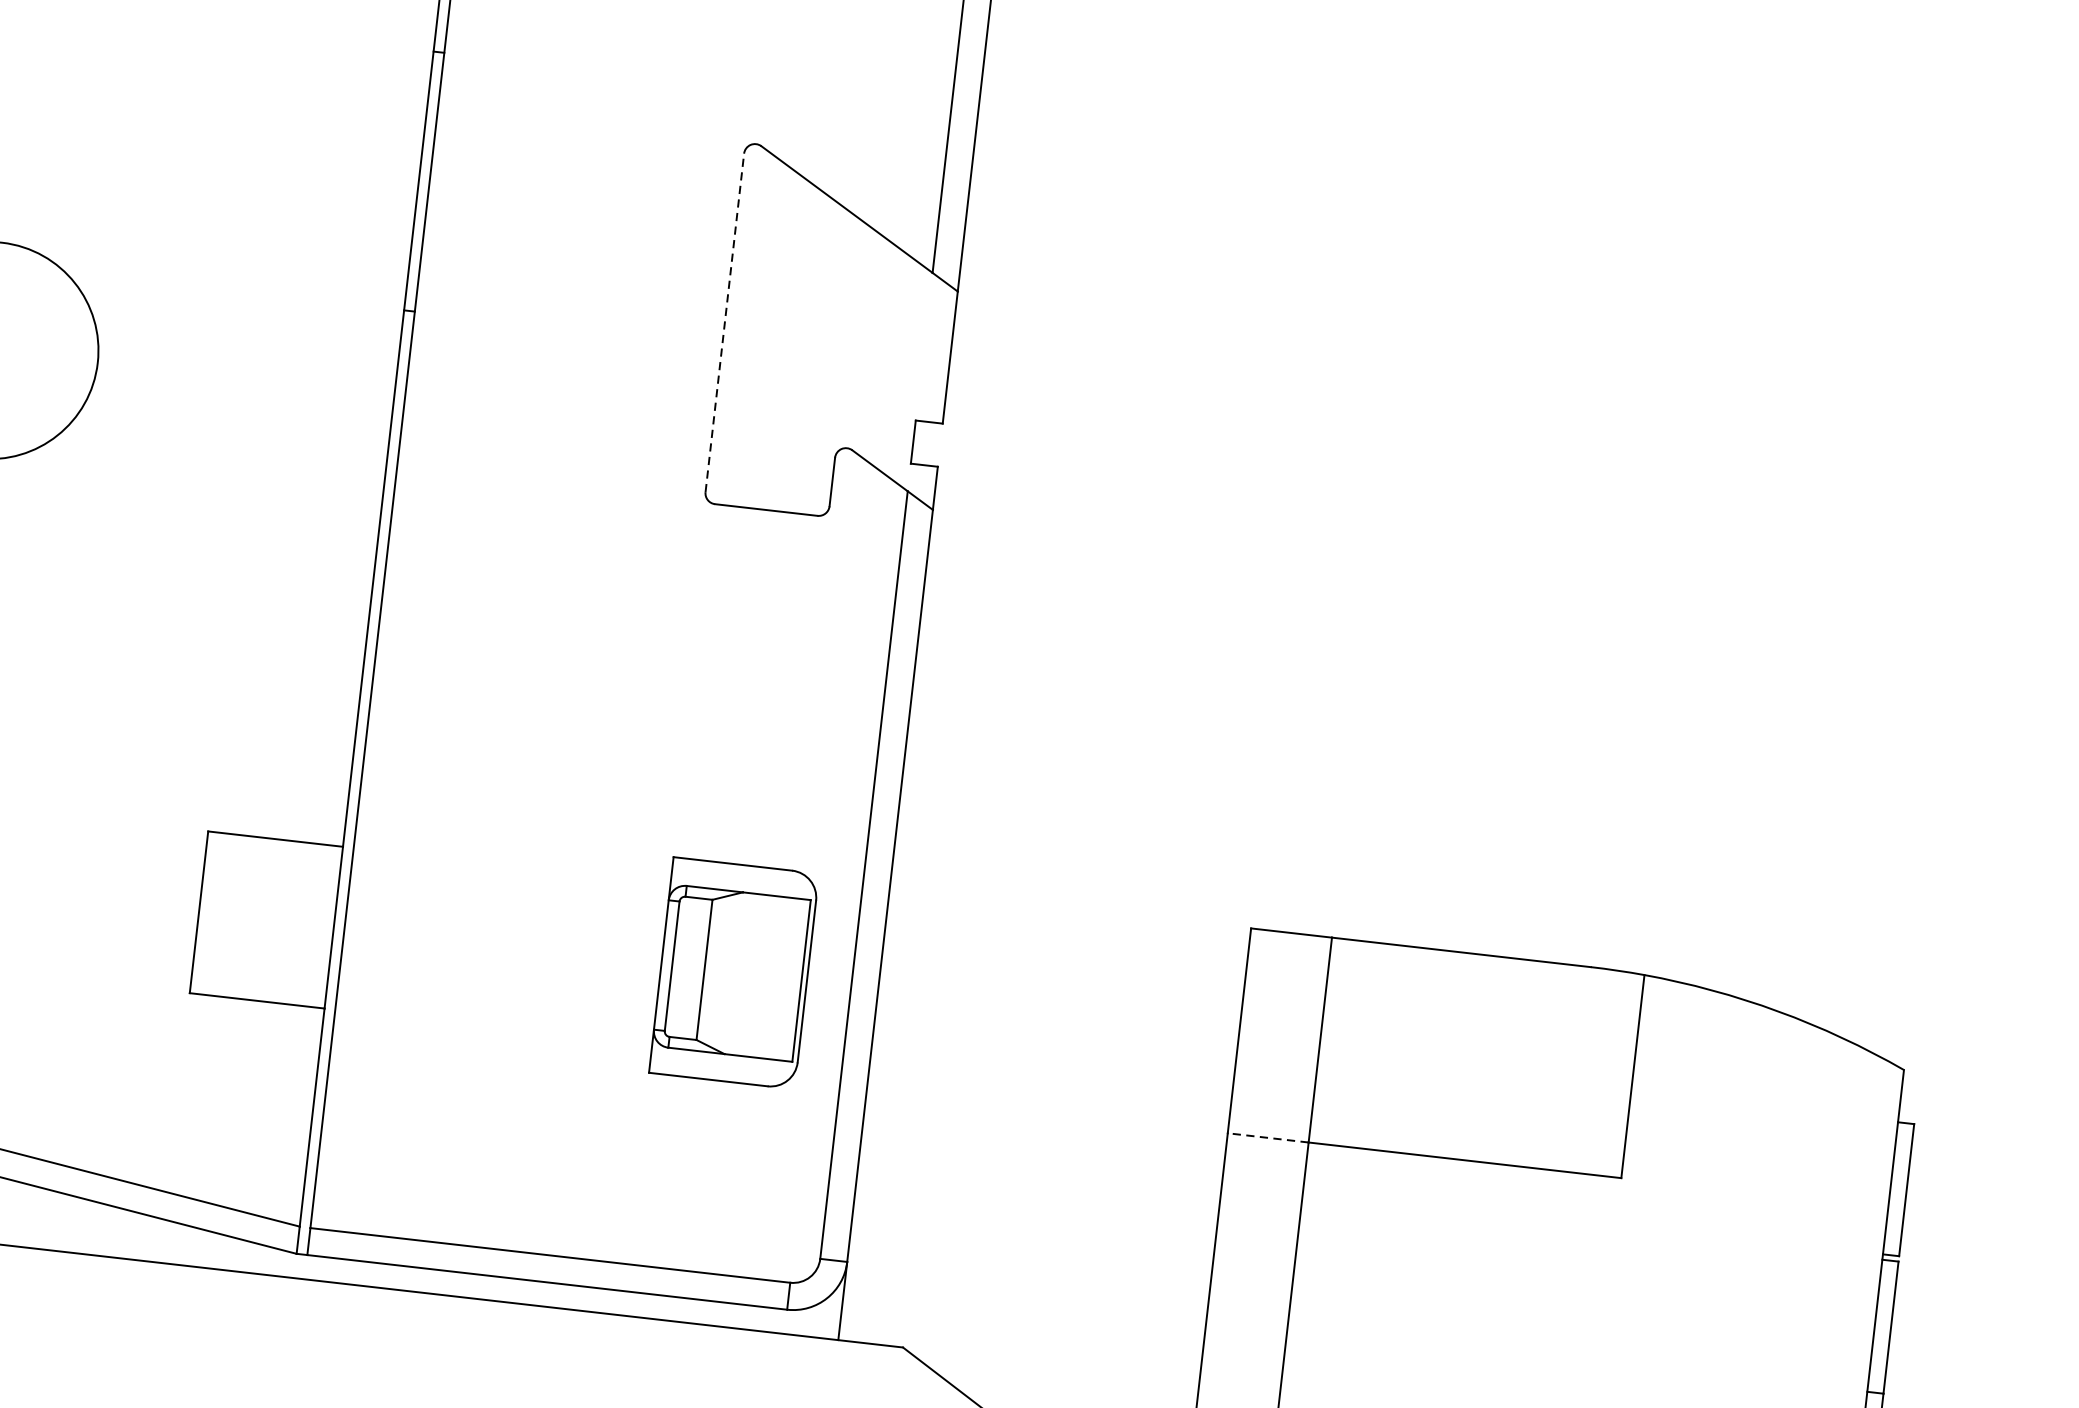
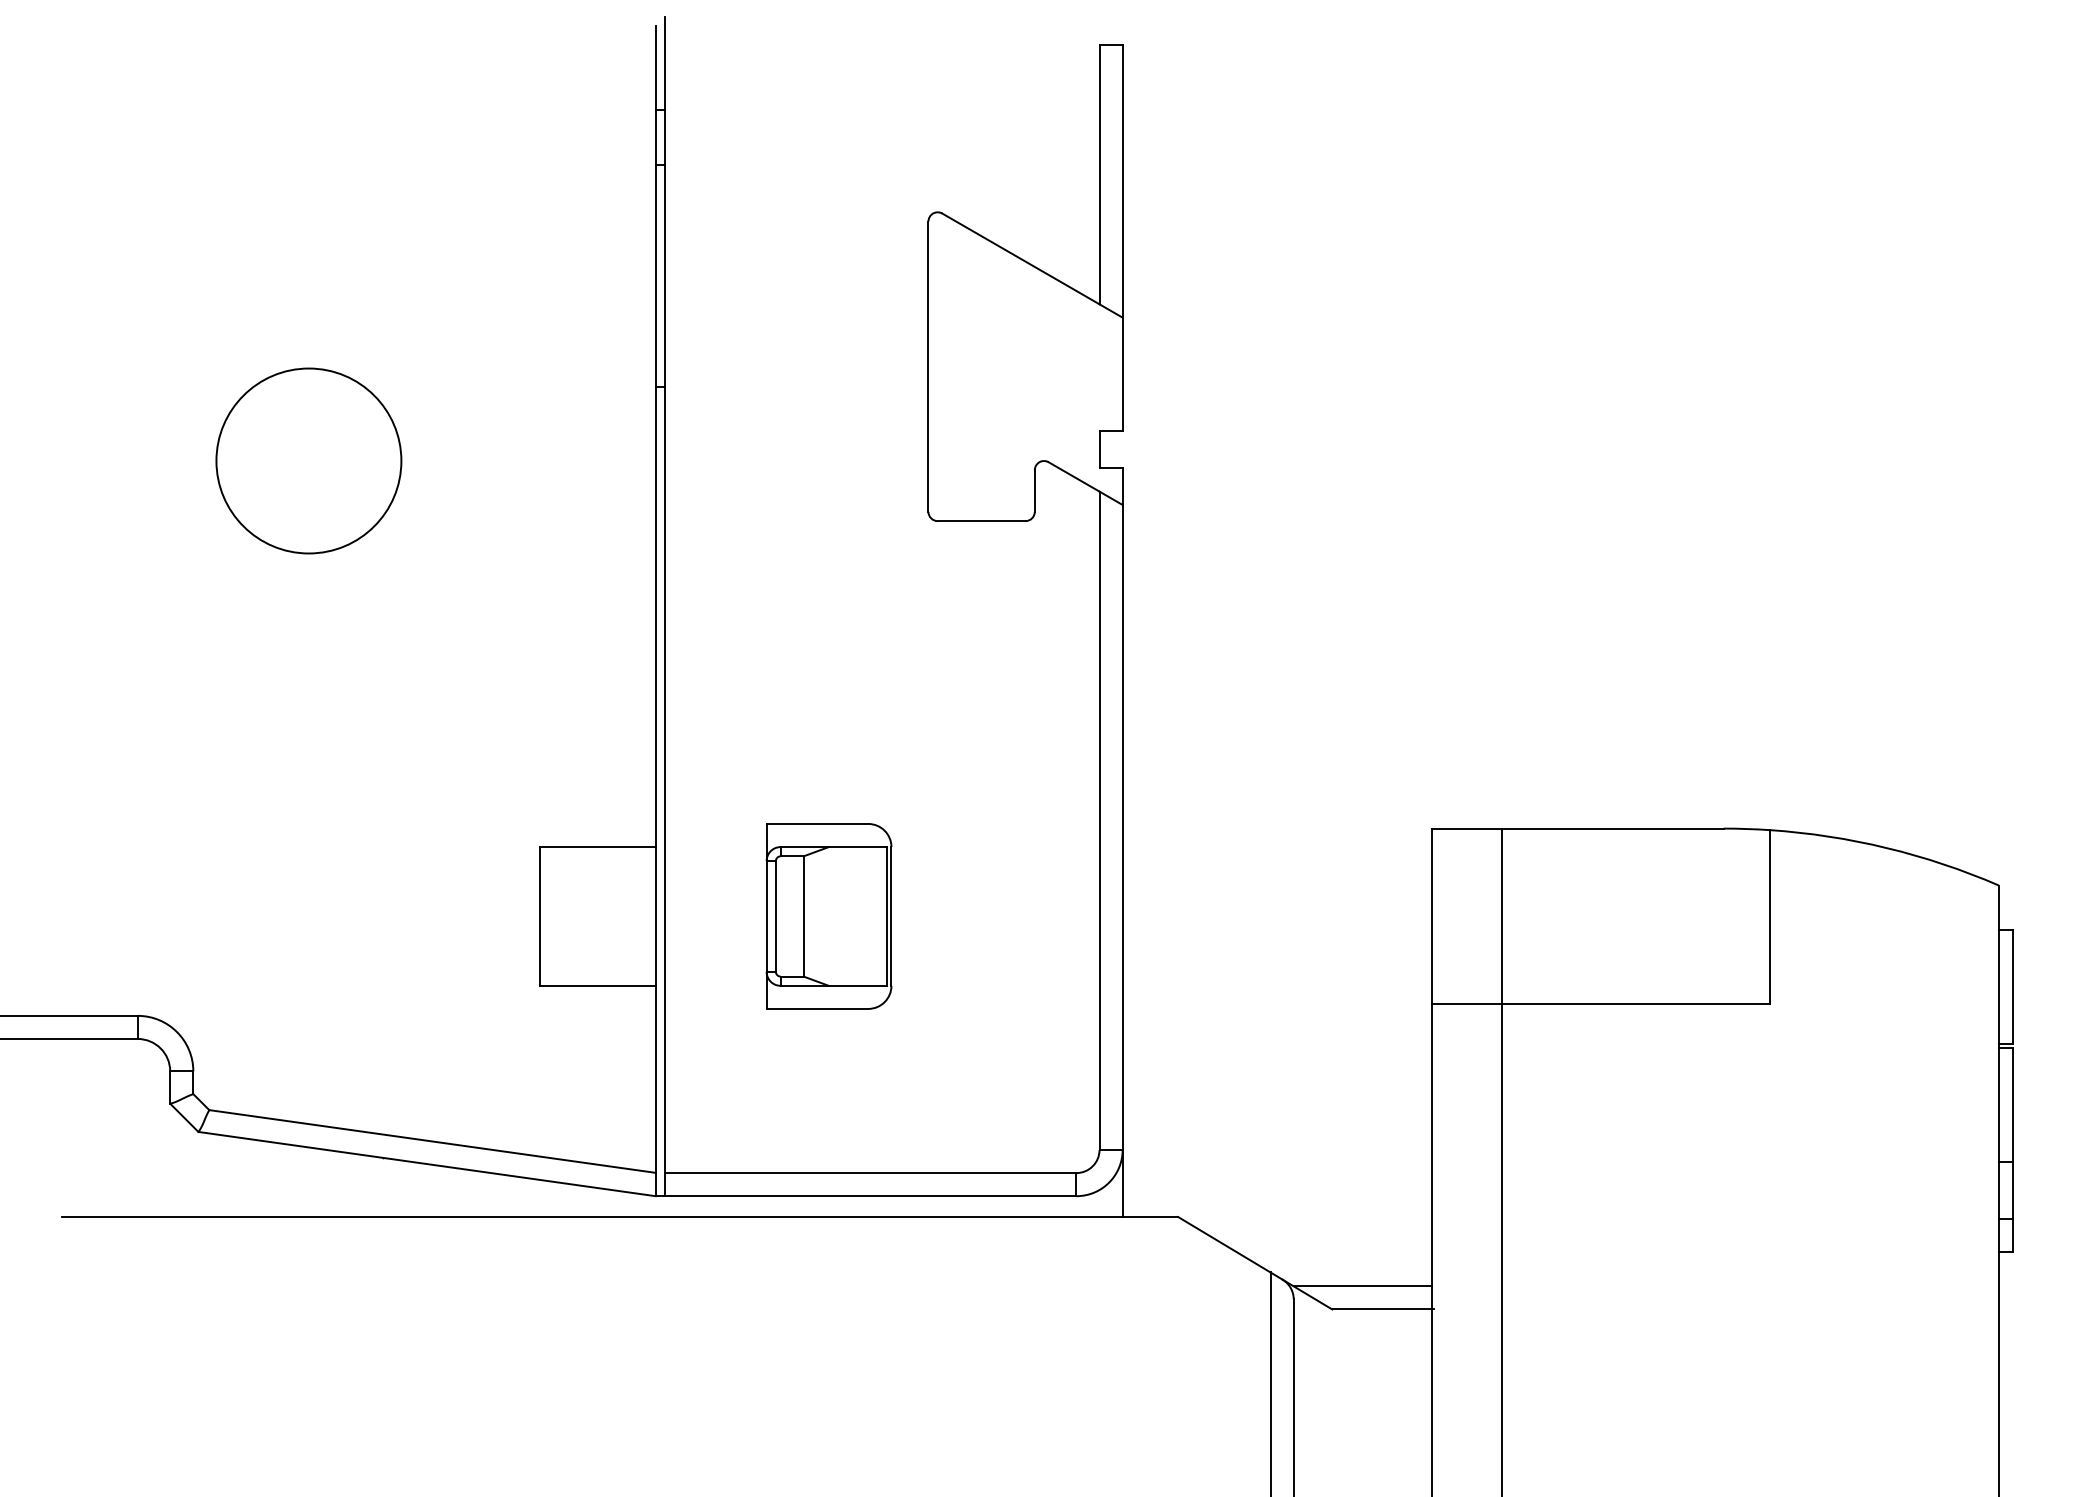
line: (724, 322) -> (928, 366), dashed -> solid
part: (733, 973) -> (828, 916), moved
line: (1268, 1138) -> (1467, 1004), dashed -> solid

